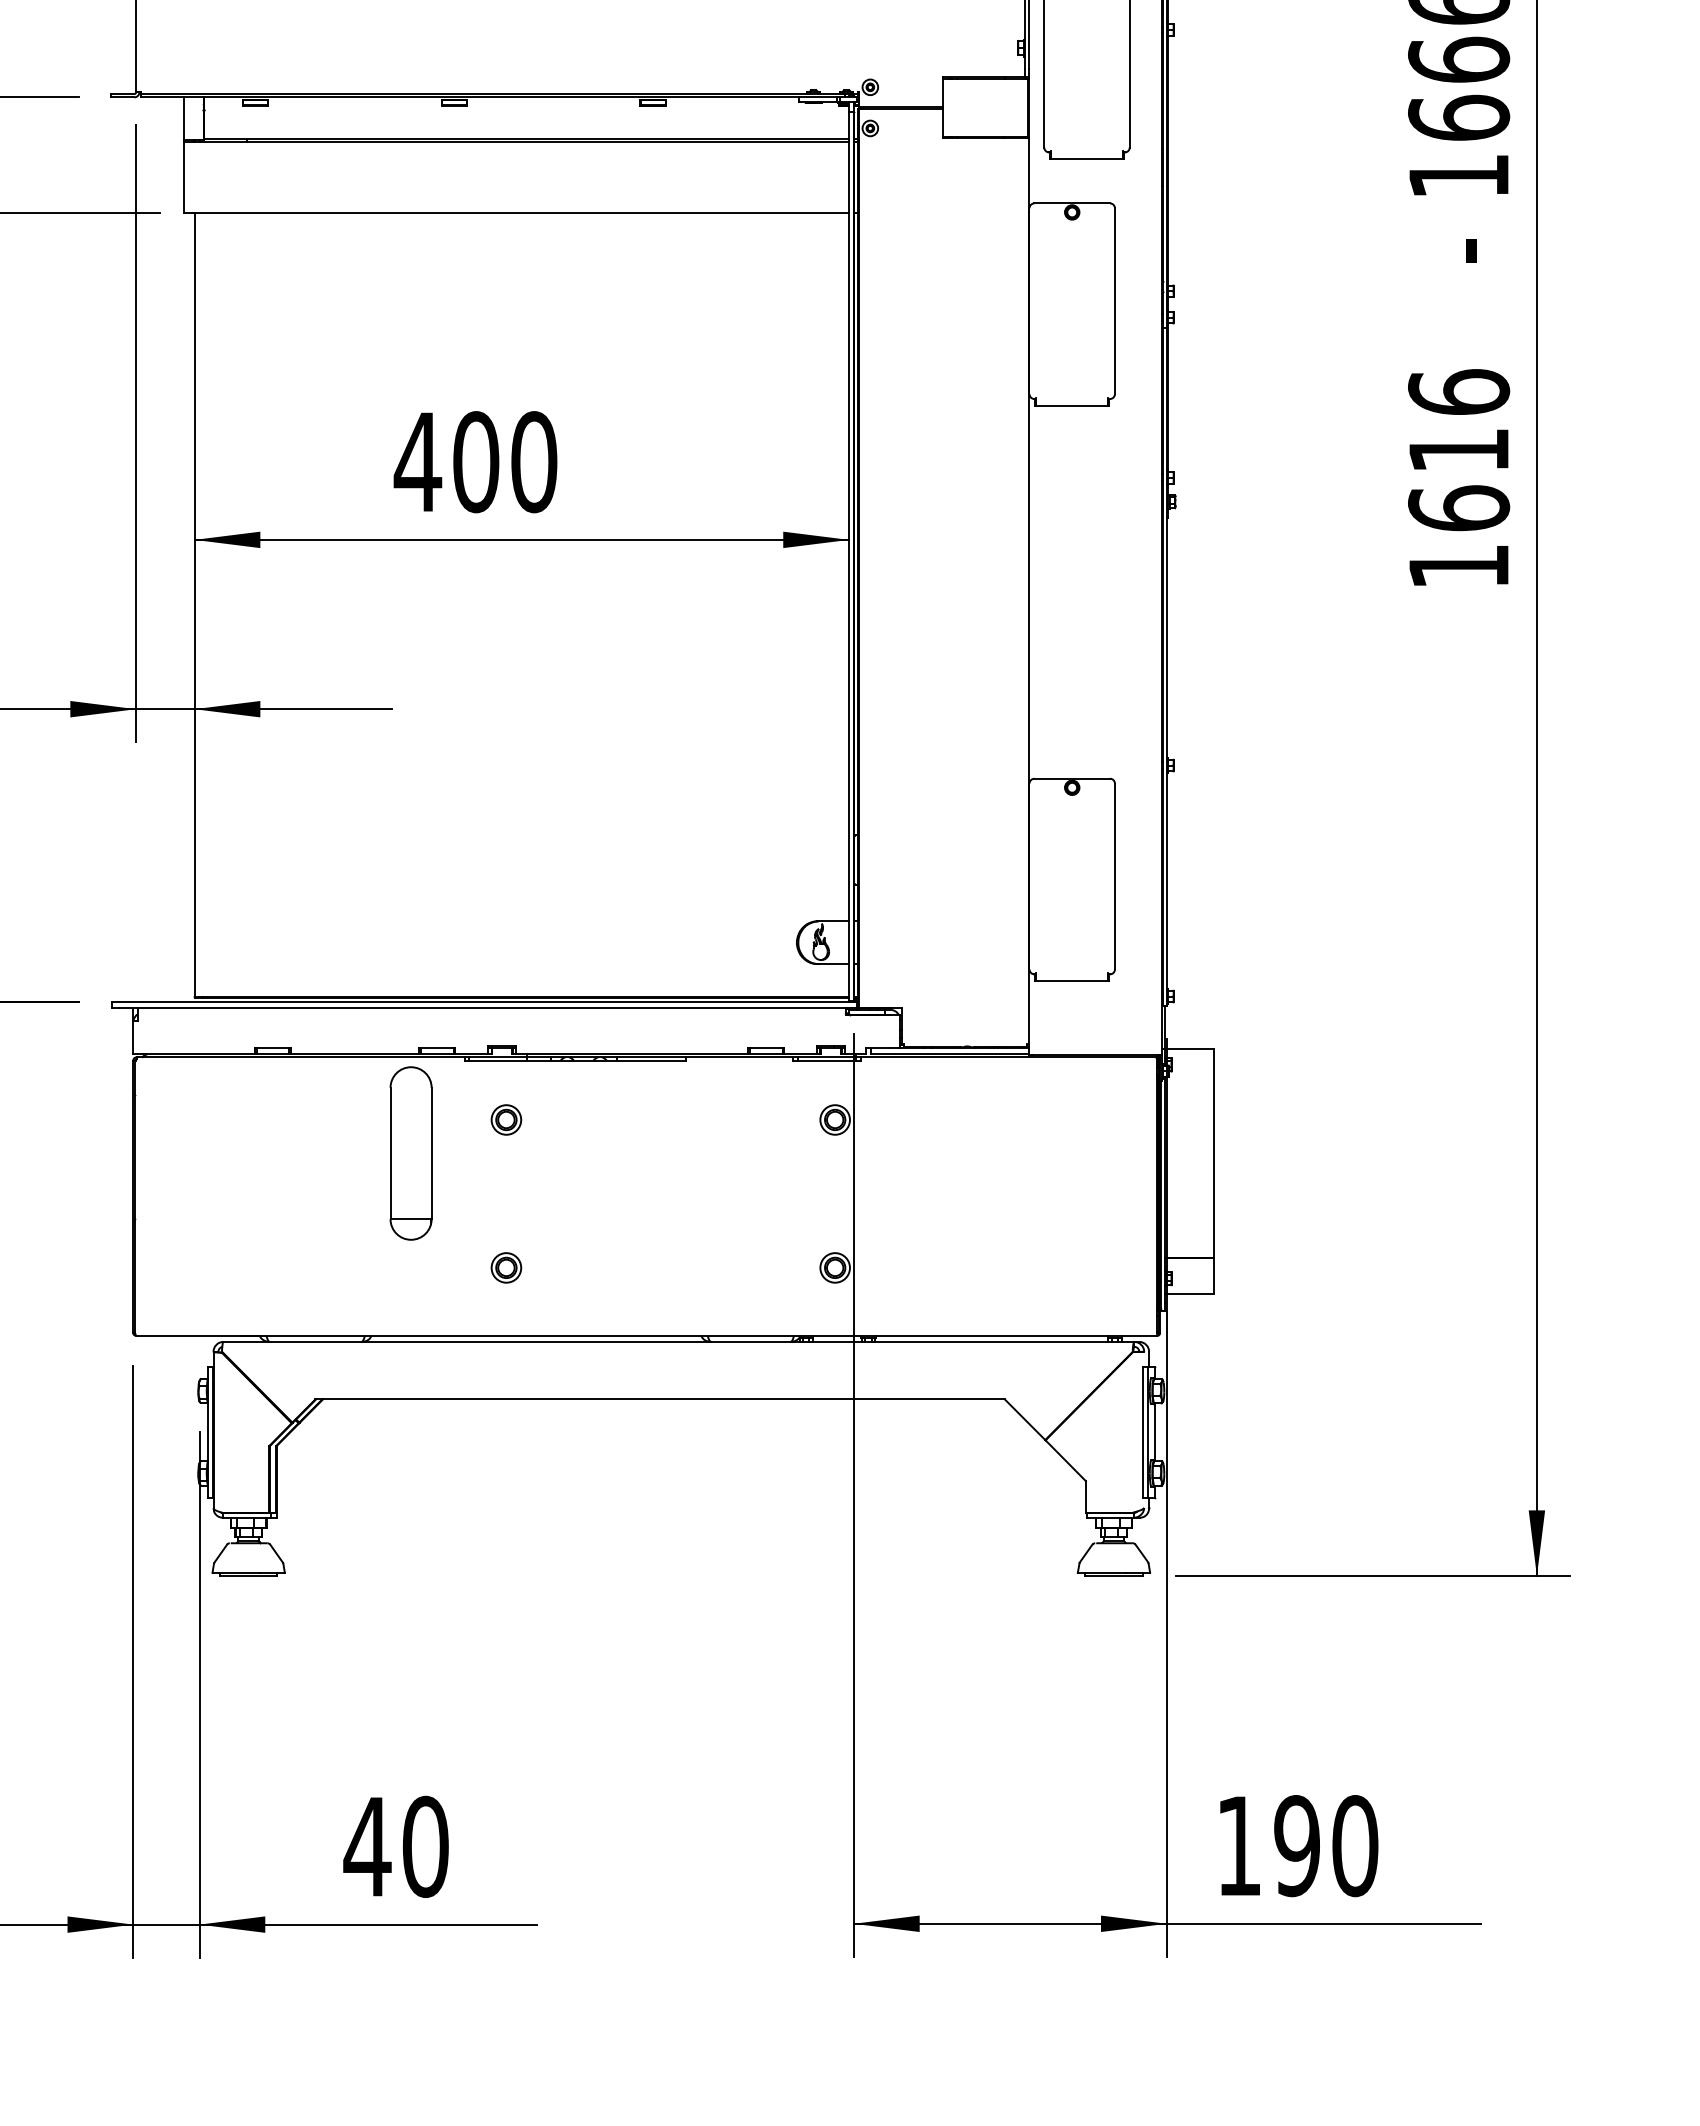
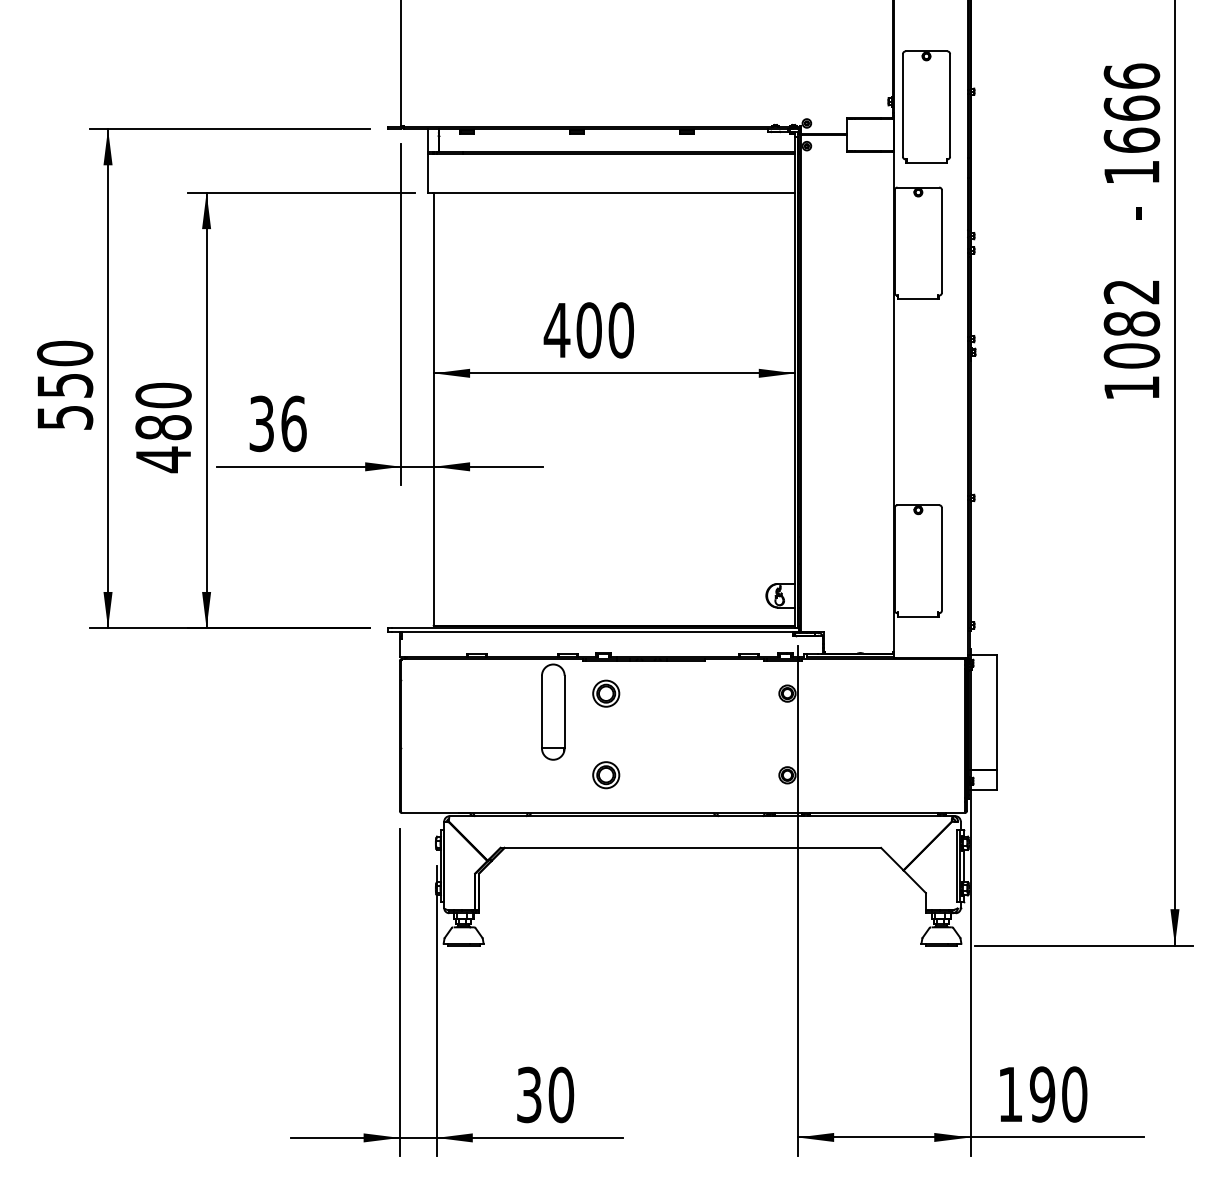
text: (1458, 449) -> (1131, 323), 1616 -> 1082
part: (505, 1119) -> (605, 693), size x1.6
part: (505, 1268) -> (605, 775), size x1.6
text: (366, 1845) -> (528, 1094), 40 -> 30

